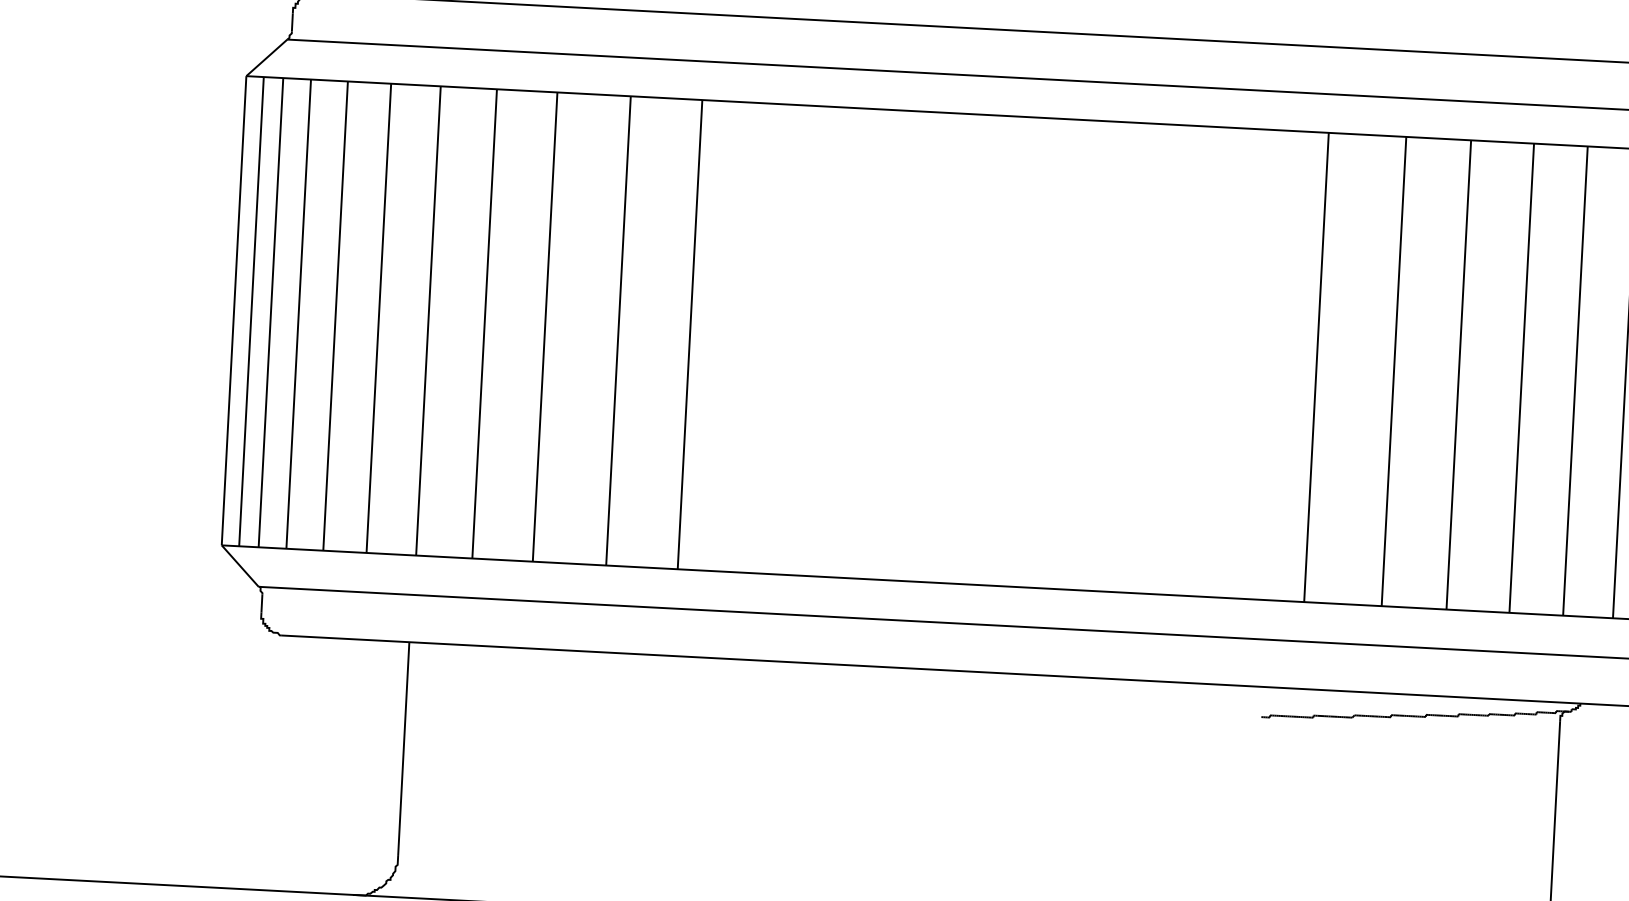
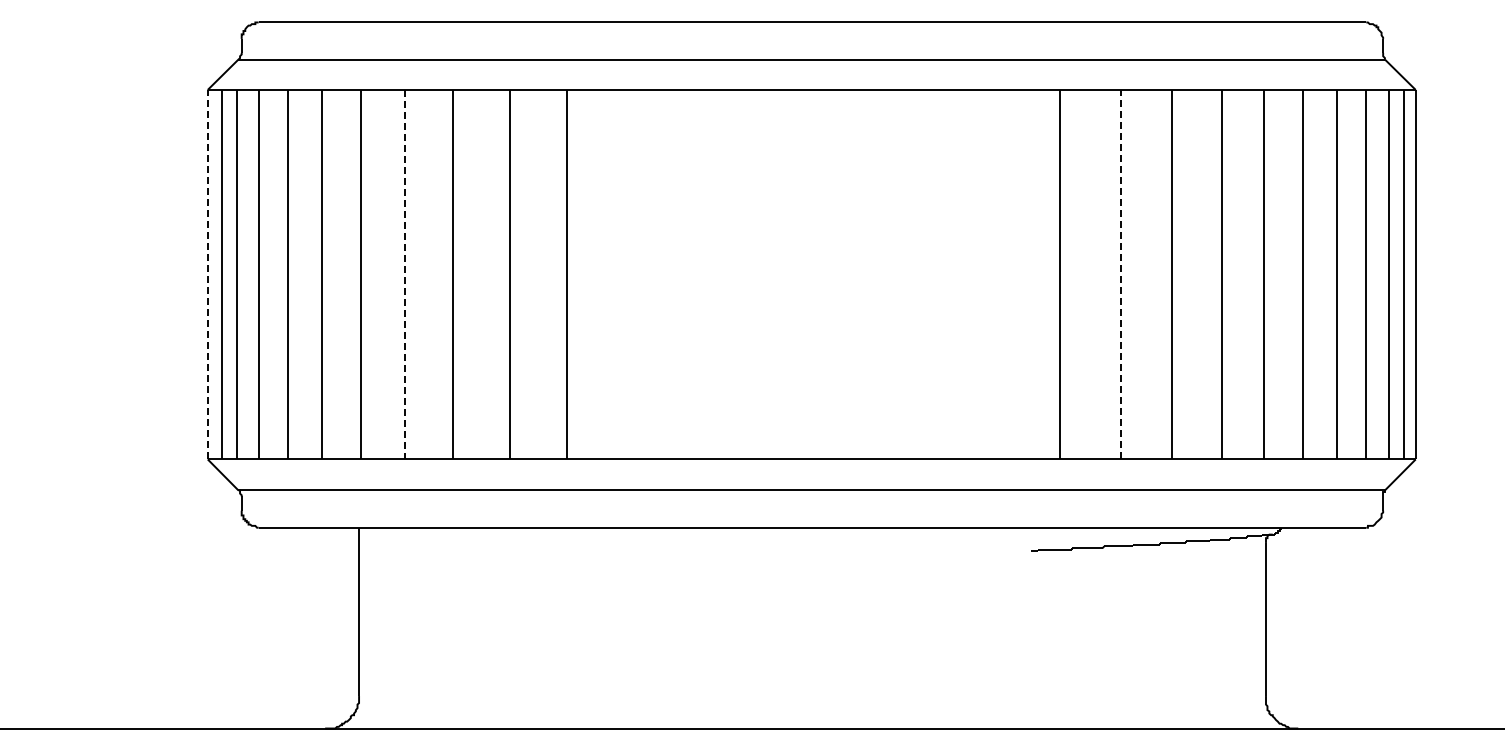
line: (233, 310) -> (207, 274), solid -> dashed
line: (485, 323) -> (405, 274), solid -> dashed
line: (1394, 371) -> (1121, 274), solid -> dashed

